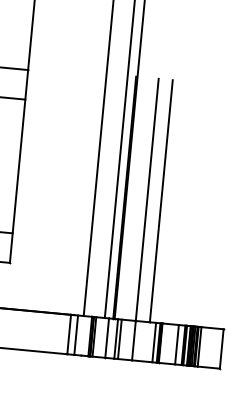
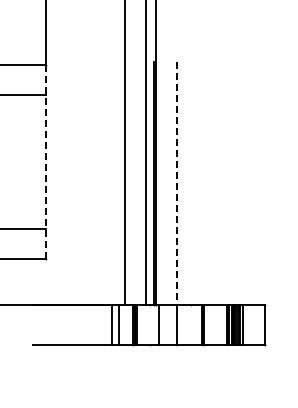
line: (19, 166) -> (46, 162), solid -> dashed
line: (147, 200) -> (177, 183), solid -> dashed
line: (161, 200) -> (191, 182), removed
line: (107, 337) -> (150, 324), removed
line: (119, 339) -> (162, 324), removed
line: (154, 342) -> (197, 324), removed
line: (177, 344) -> (220, 324), removed

